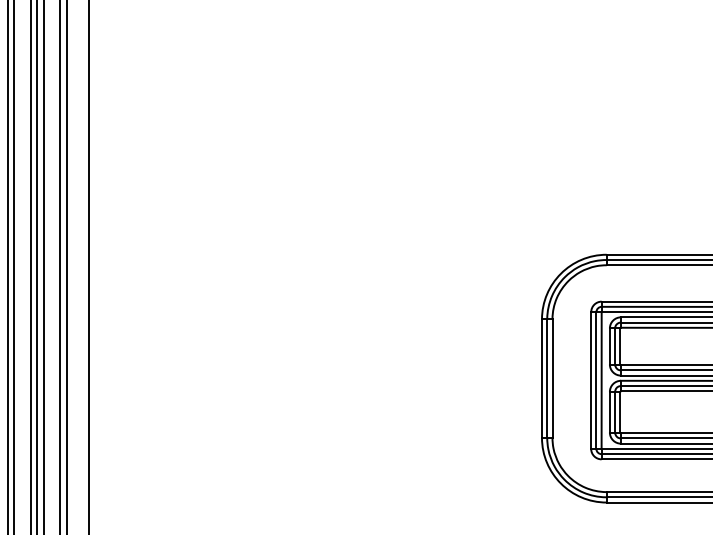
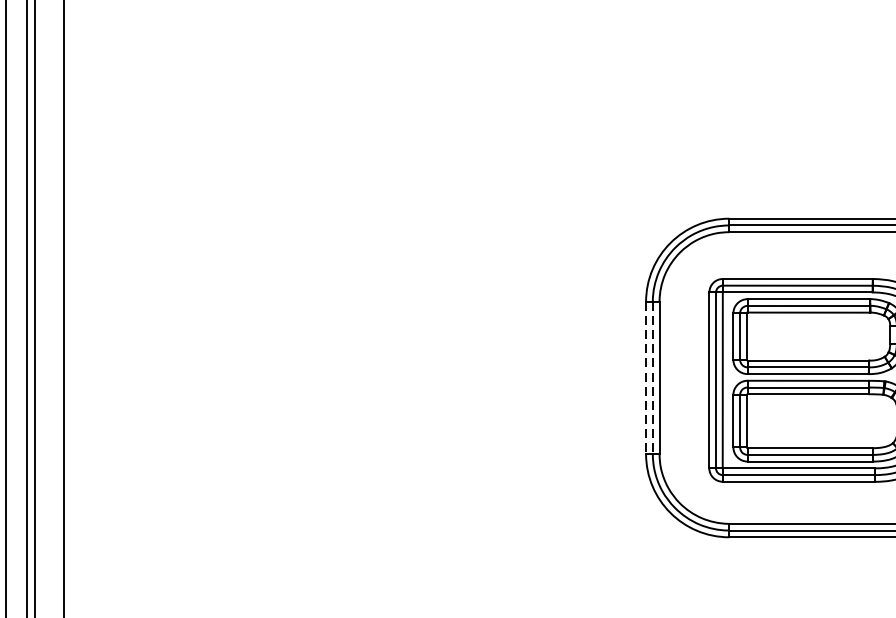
line: (541, 379) -> (645, 379), solid -> dashed
line: (547, 379) -> (653, 379), solid -> dashed

